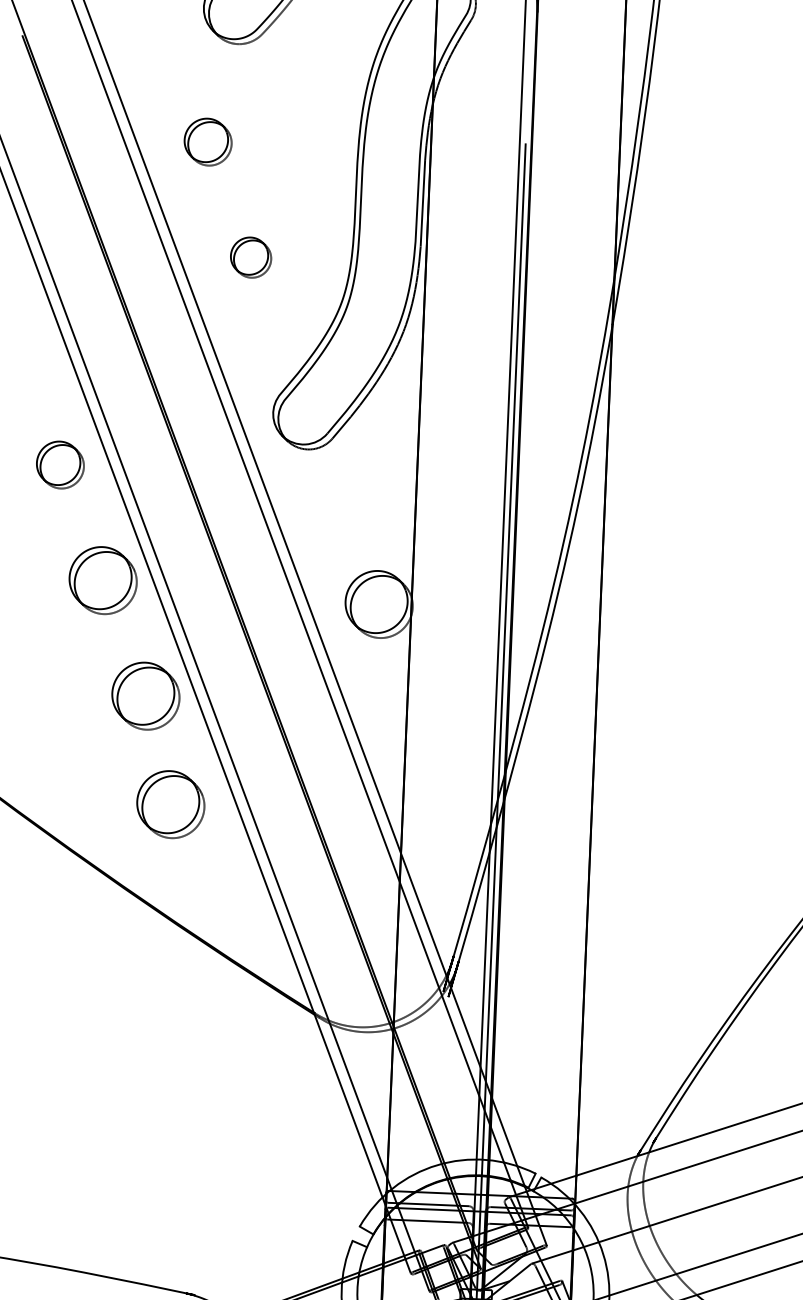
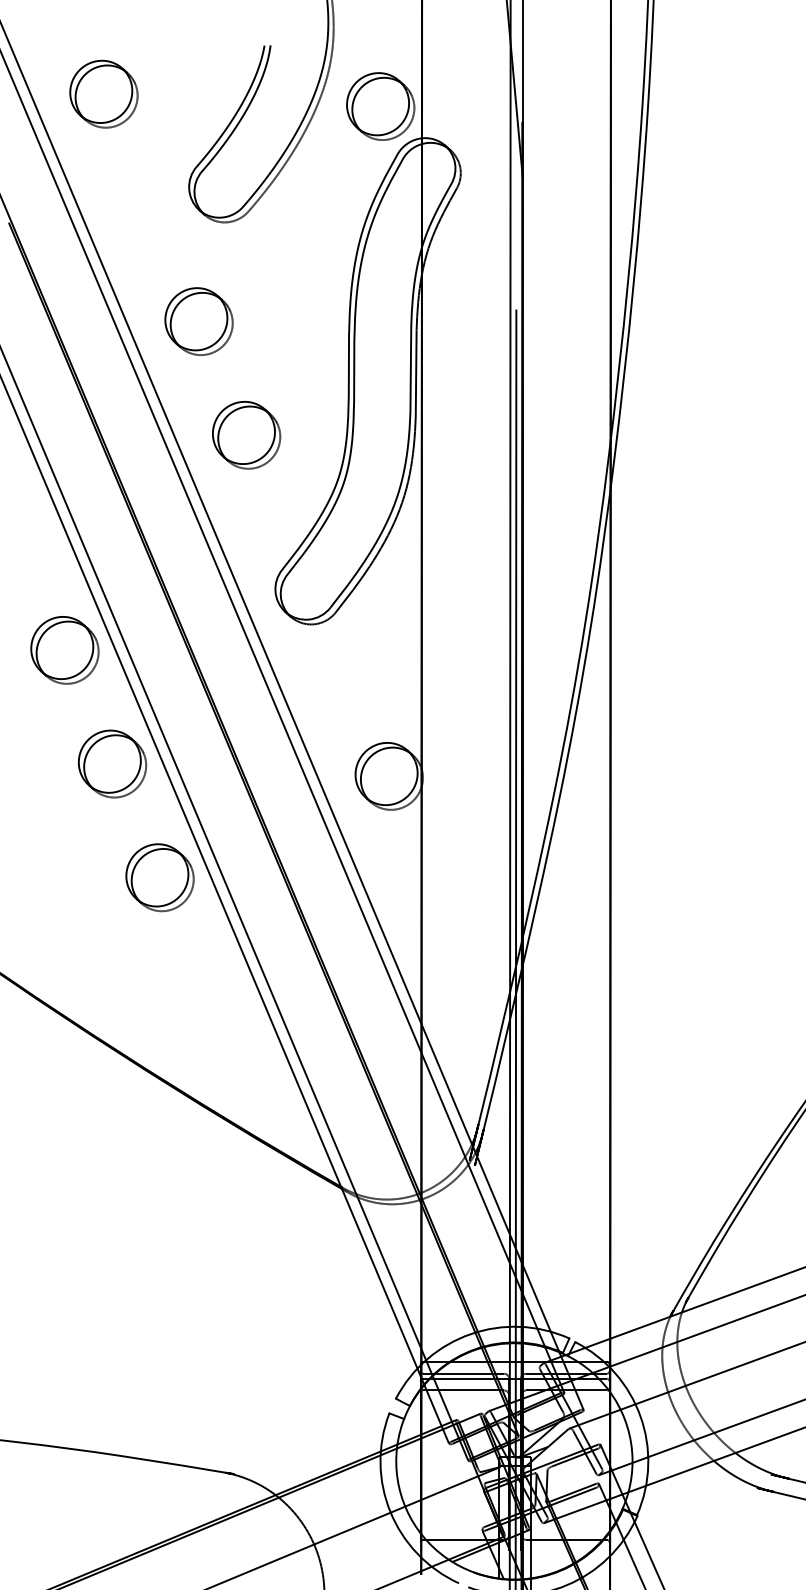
part: (207, 142) -> (198, 321), size x1.43
part: (250, 256) -> (246, 434), size x1.67
part: (59, 465) -> (64, 650), size x1.43
part: (170, 804) -> (189, 984), removed

